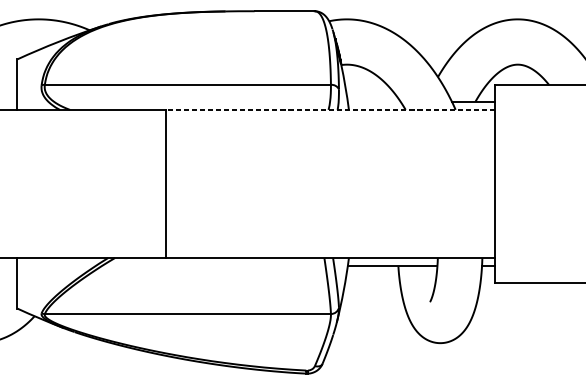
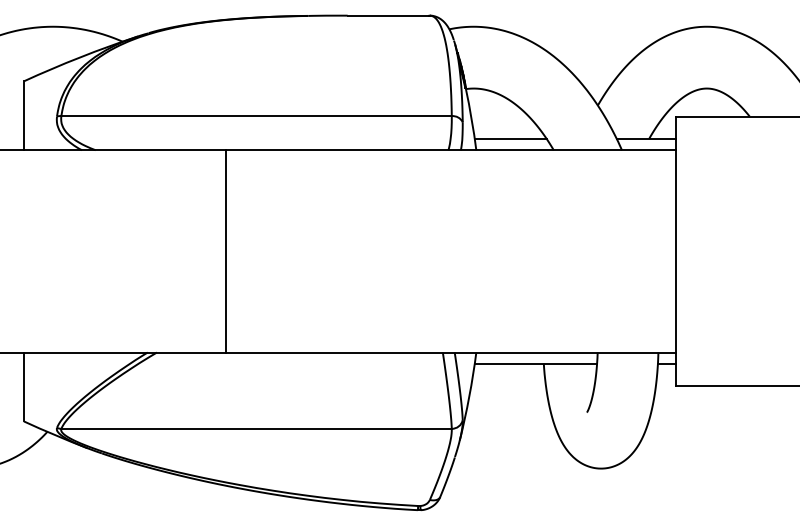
line: (373, 101) -> (510, 139), added
line: (330, 110) -> (451, 150), dashed -> solid

